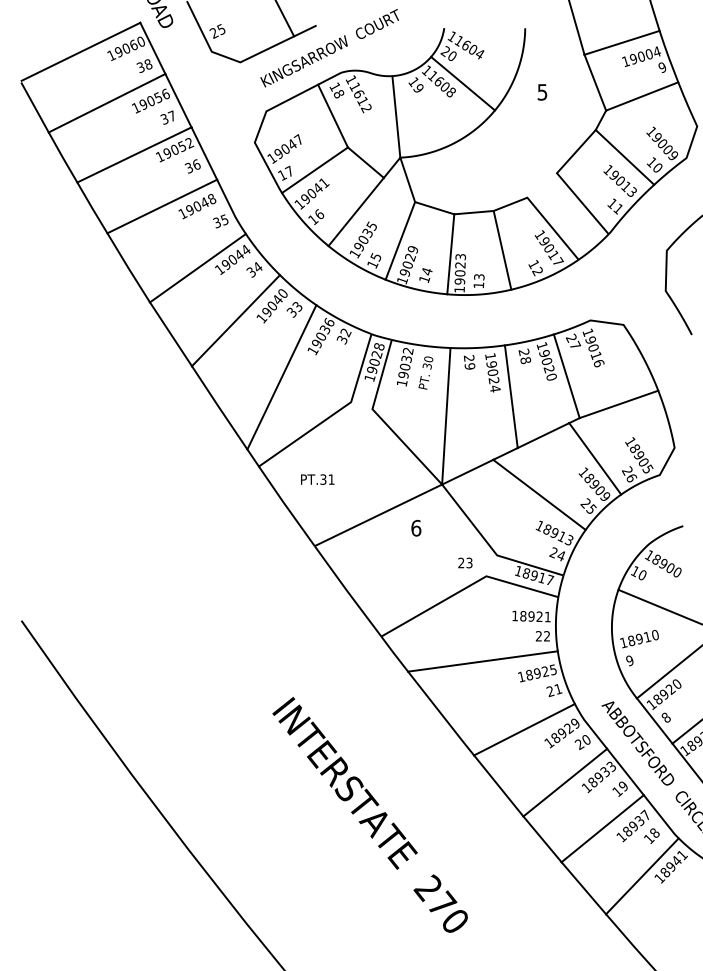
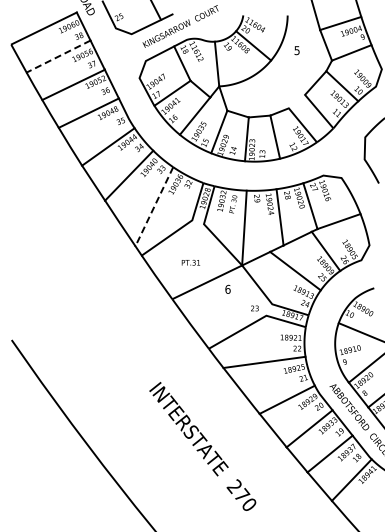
line: (106, 103) -> (58, 56), solid -> dashed
line: (282, 376) -> (154, 206), solid -> dashed
text: (316, 479) -> (190, 262), moved

